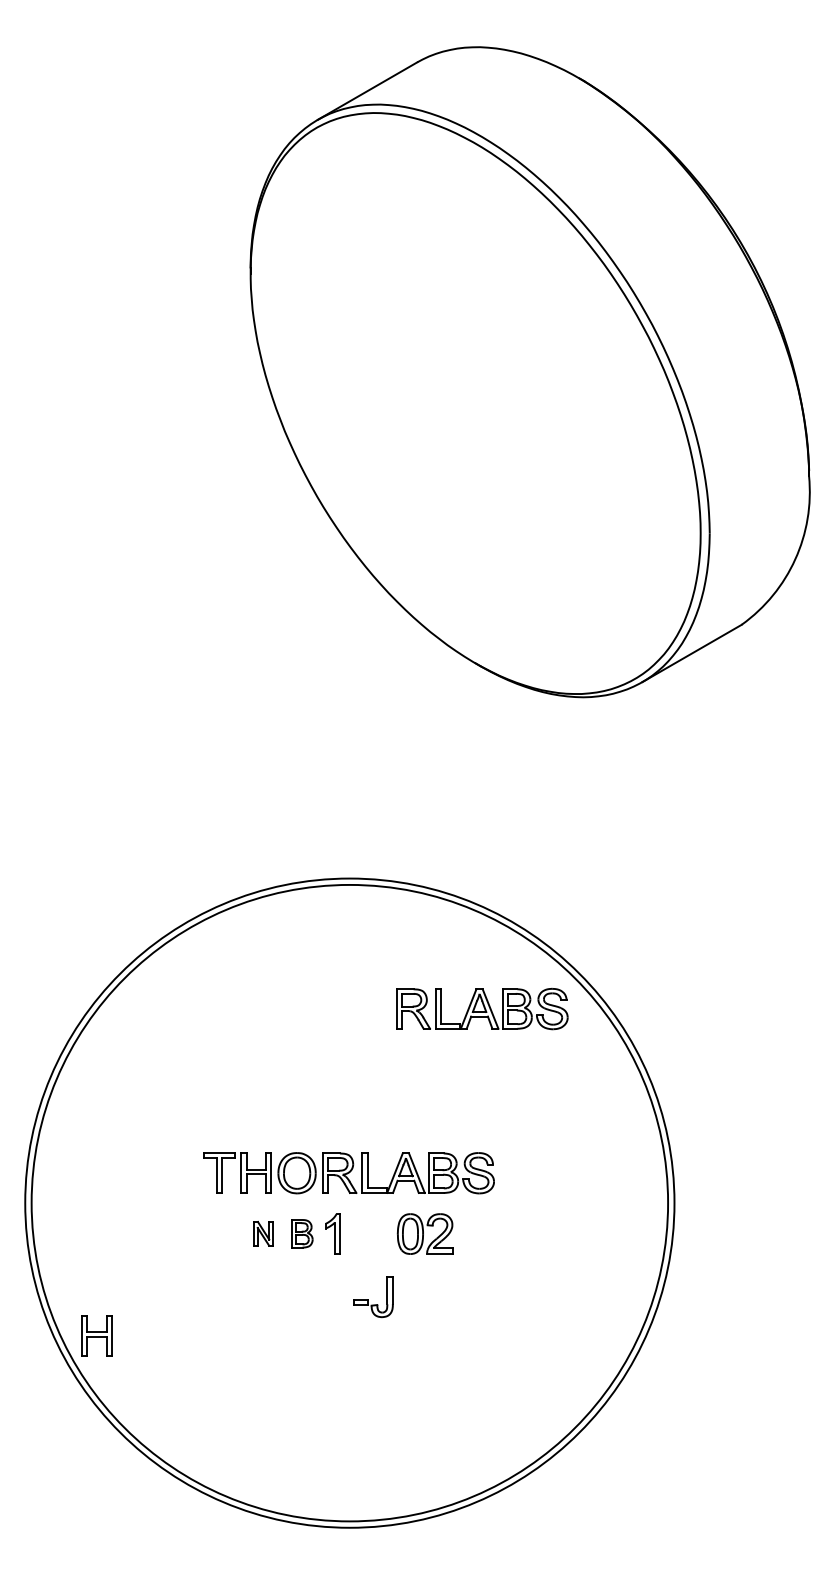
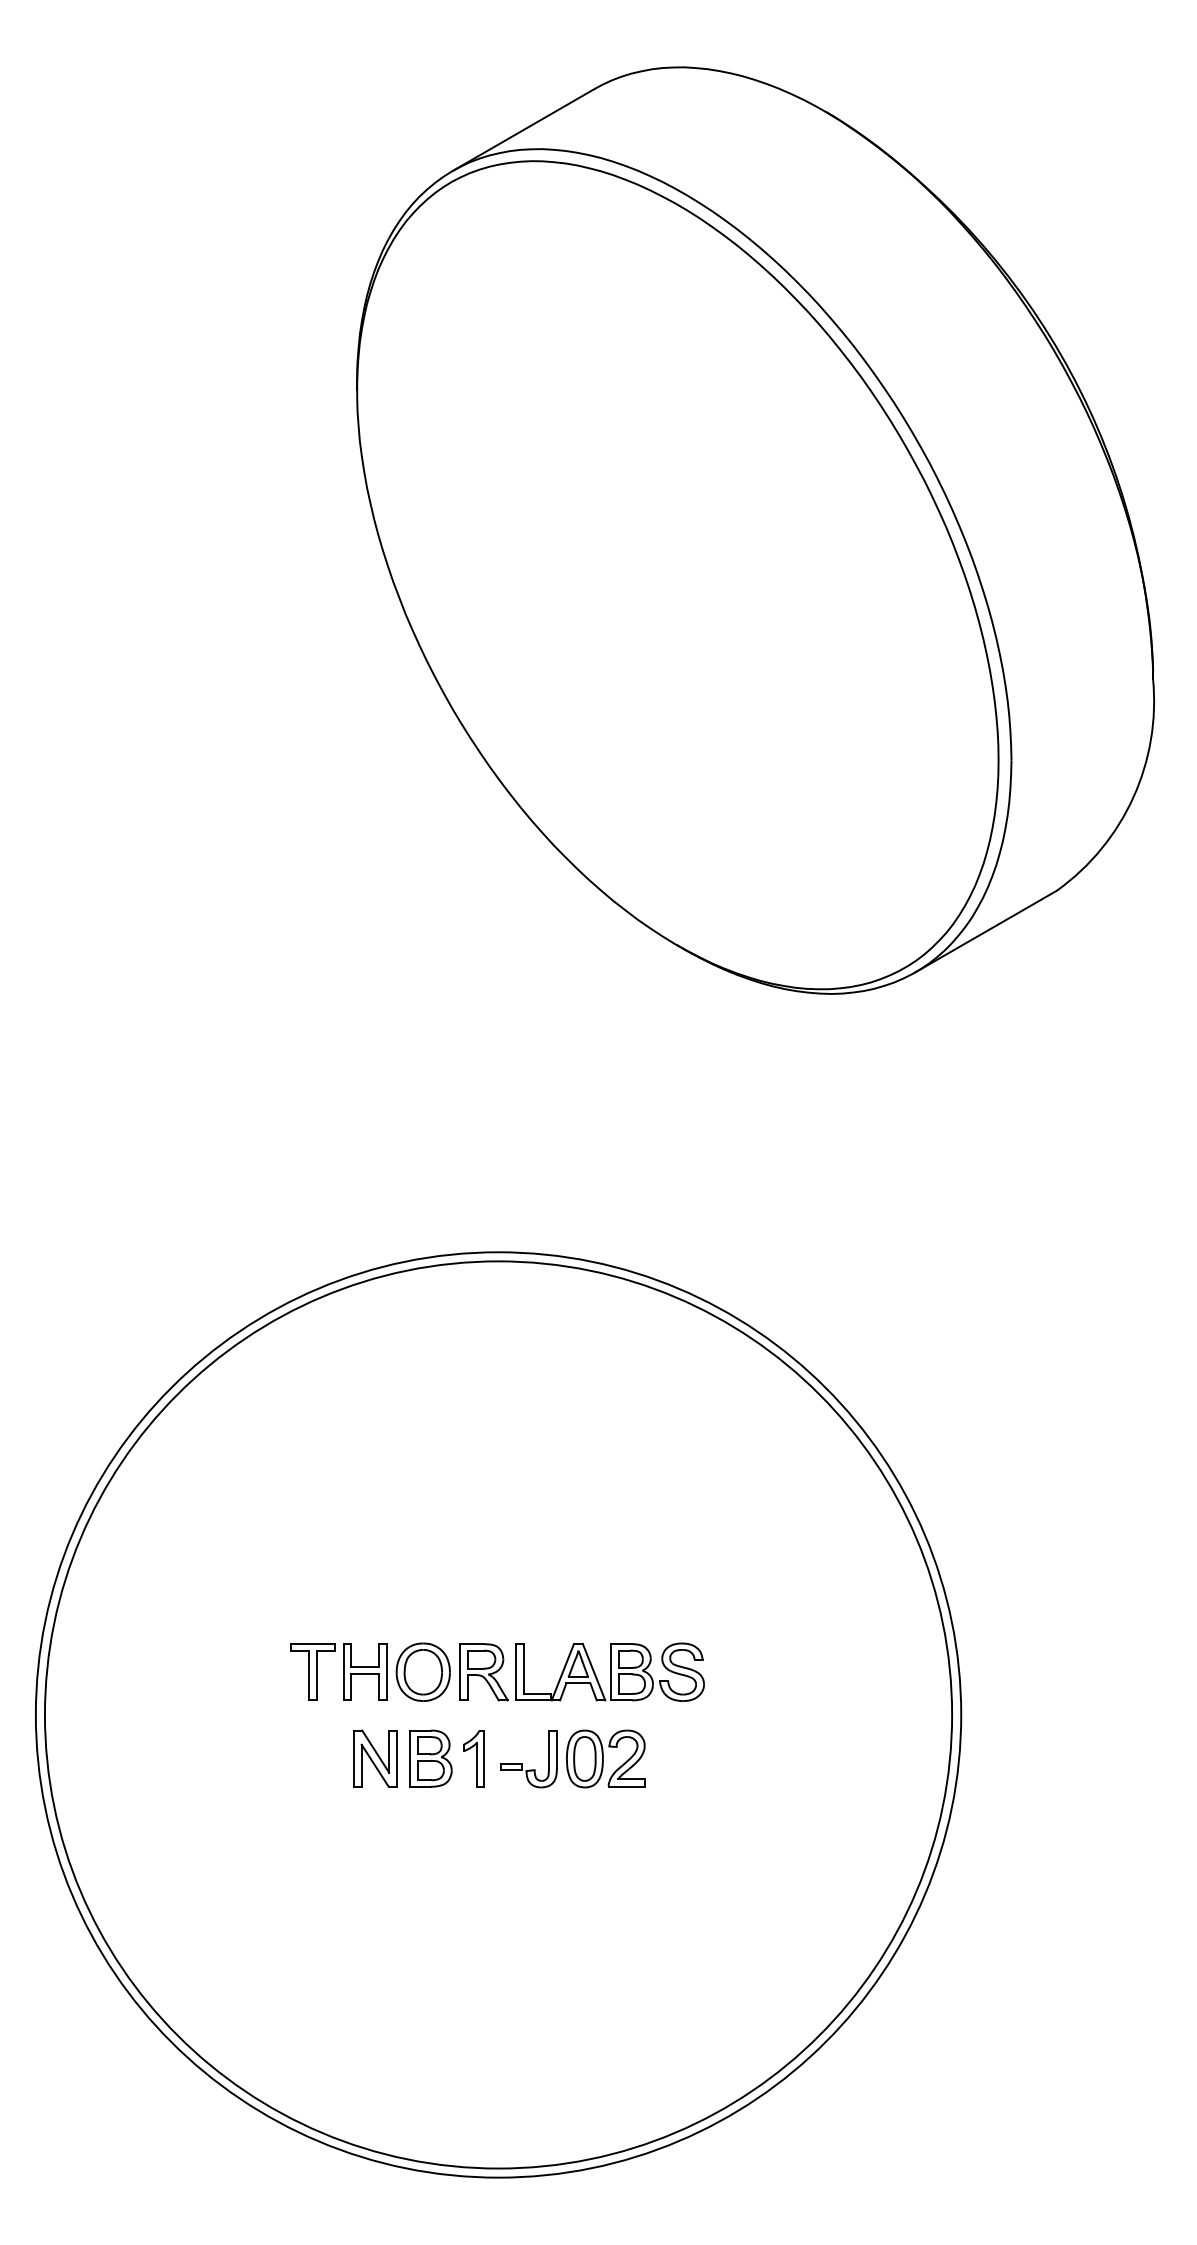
part: (481, 1008) -> (686, 1437), removed
part: (263, 1233) -> (375, 1758), size x1.67
part: (302, 1233) -> (430, 1758), size x1.43
part: (368, 1300) -> (522, 1763), moved
part: (97, 1335) -> (138, 1903), removed

